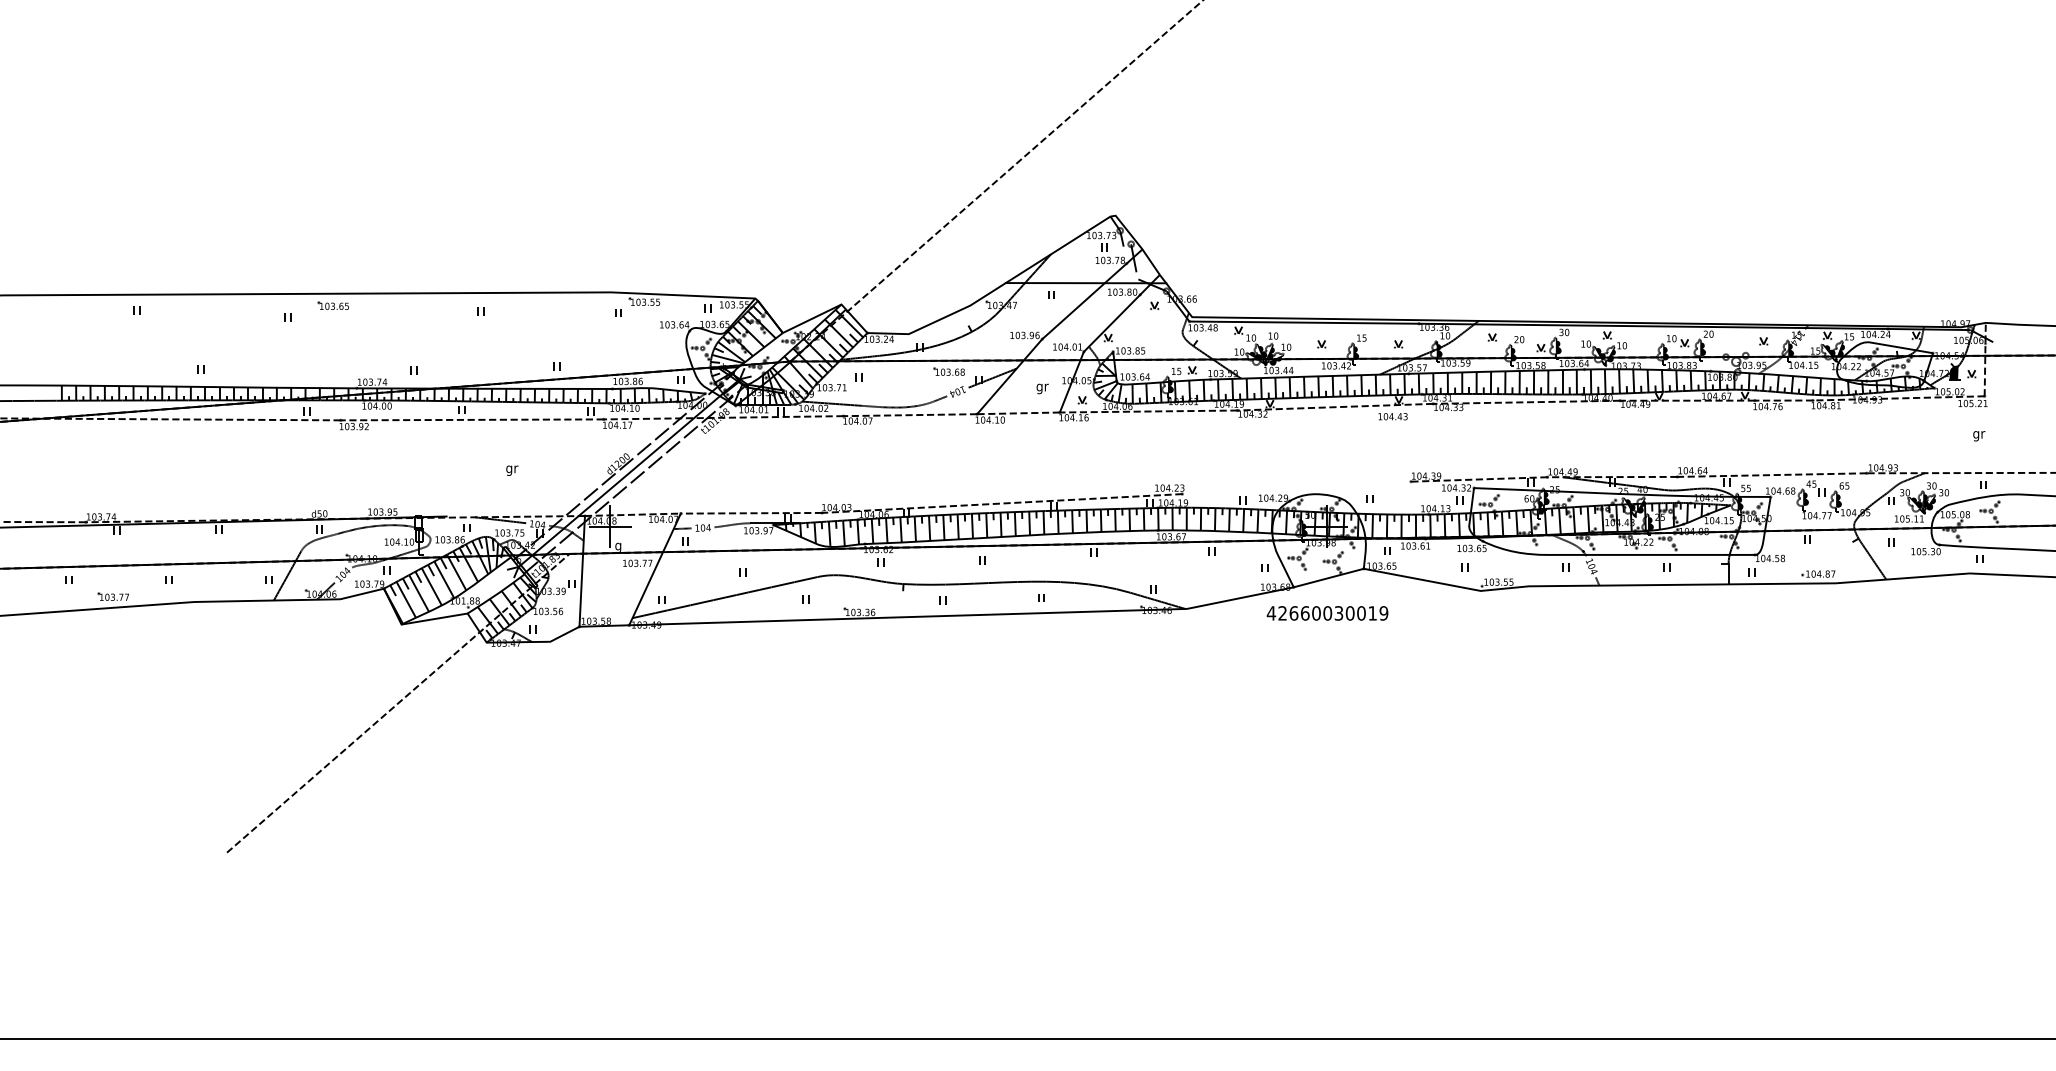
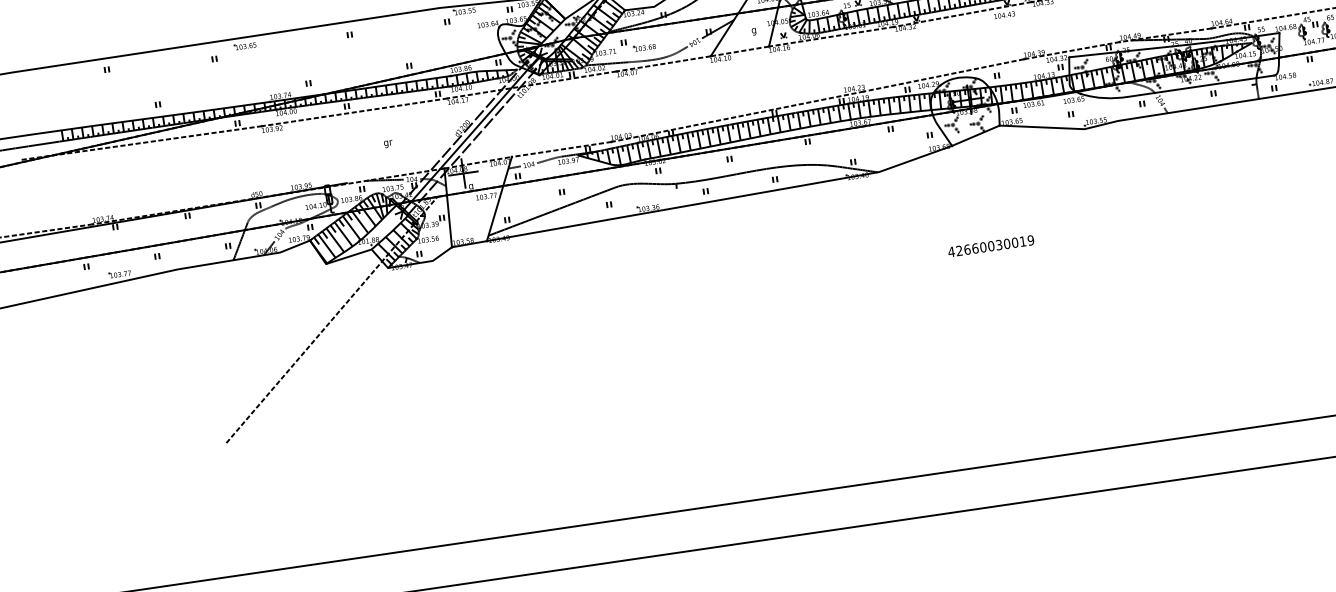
part: (948, 371) -> (644, 47), moved
text: (1042, 388) -> (754, 31), gr -> g
line: (1296, 487) -> (943, 75), added
text: (1327, 613) -> (991, 246), moved

